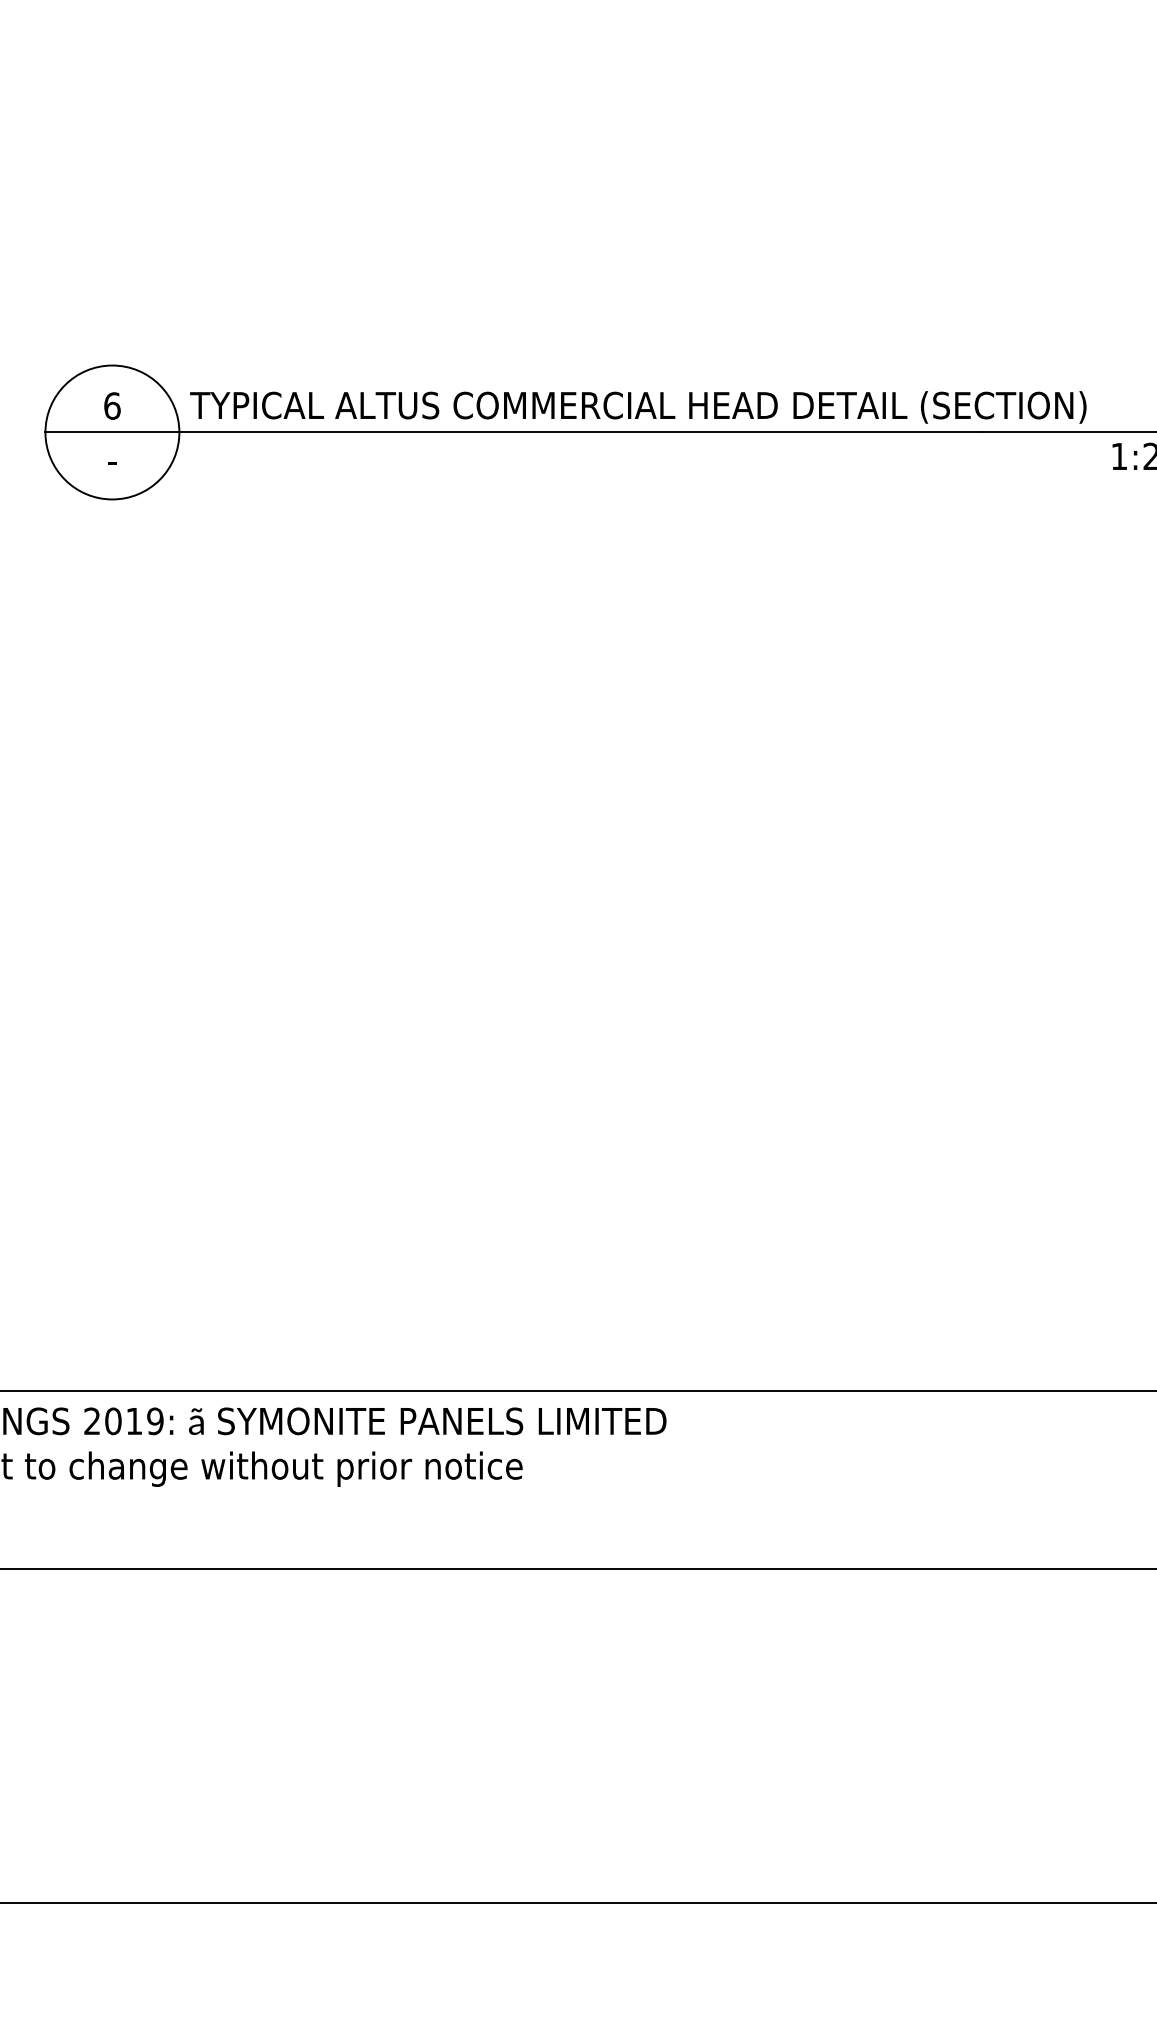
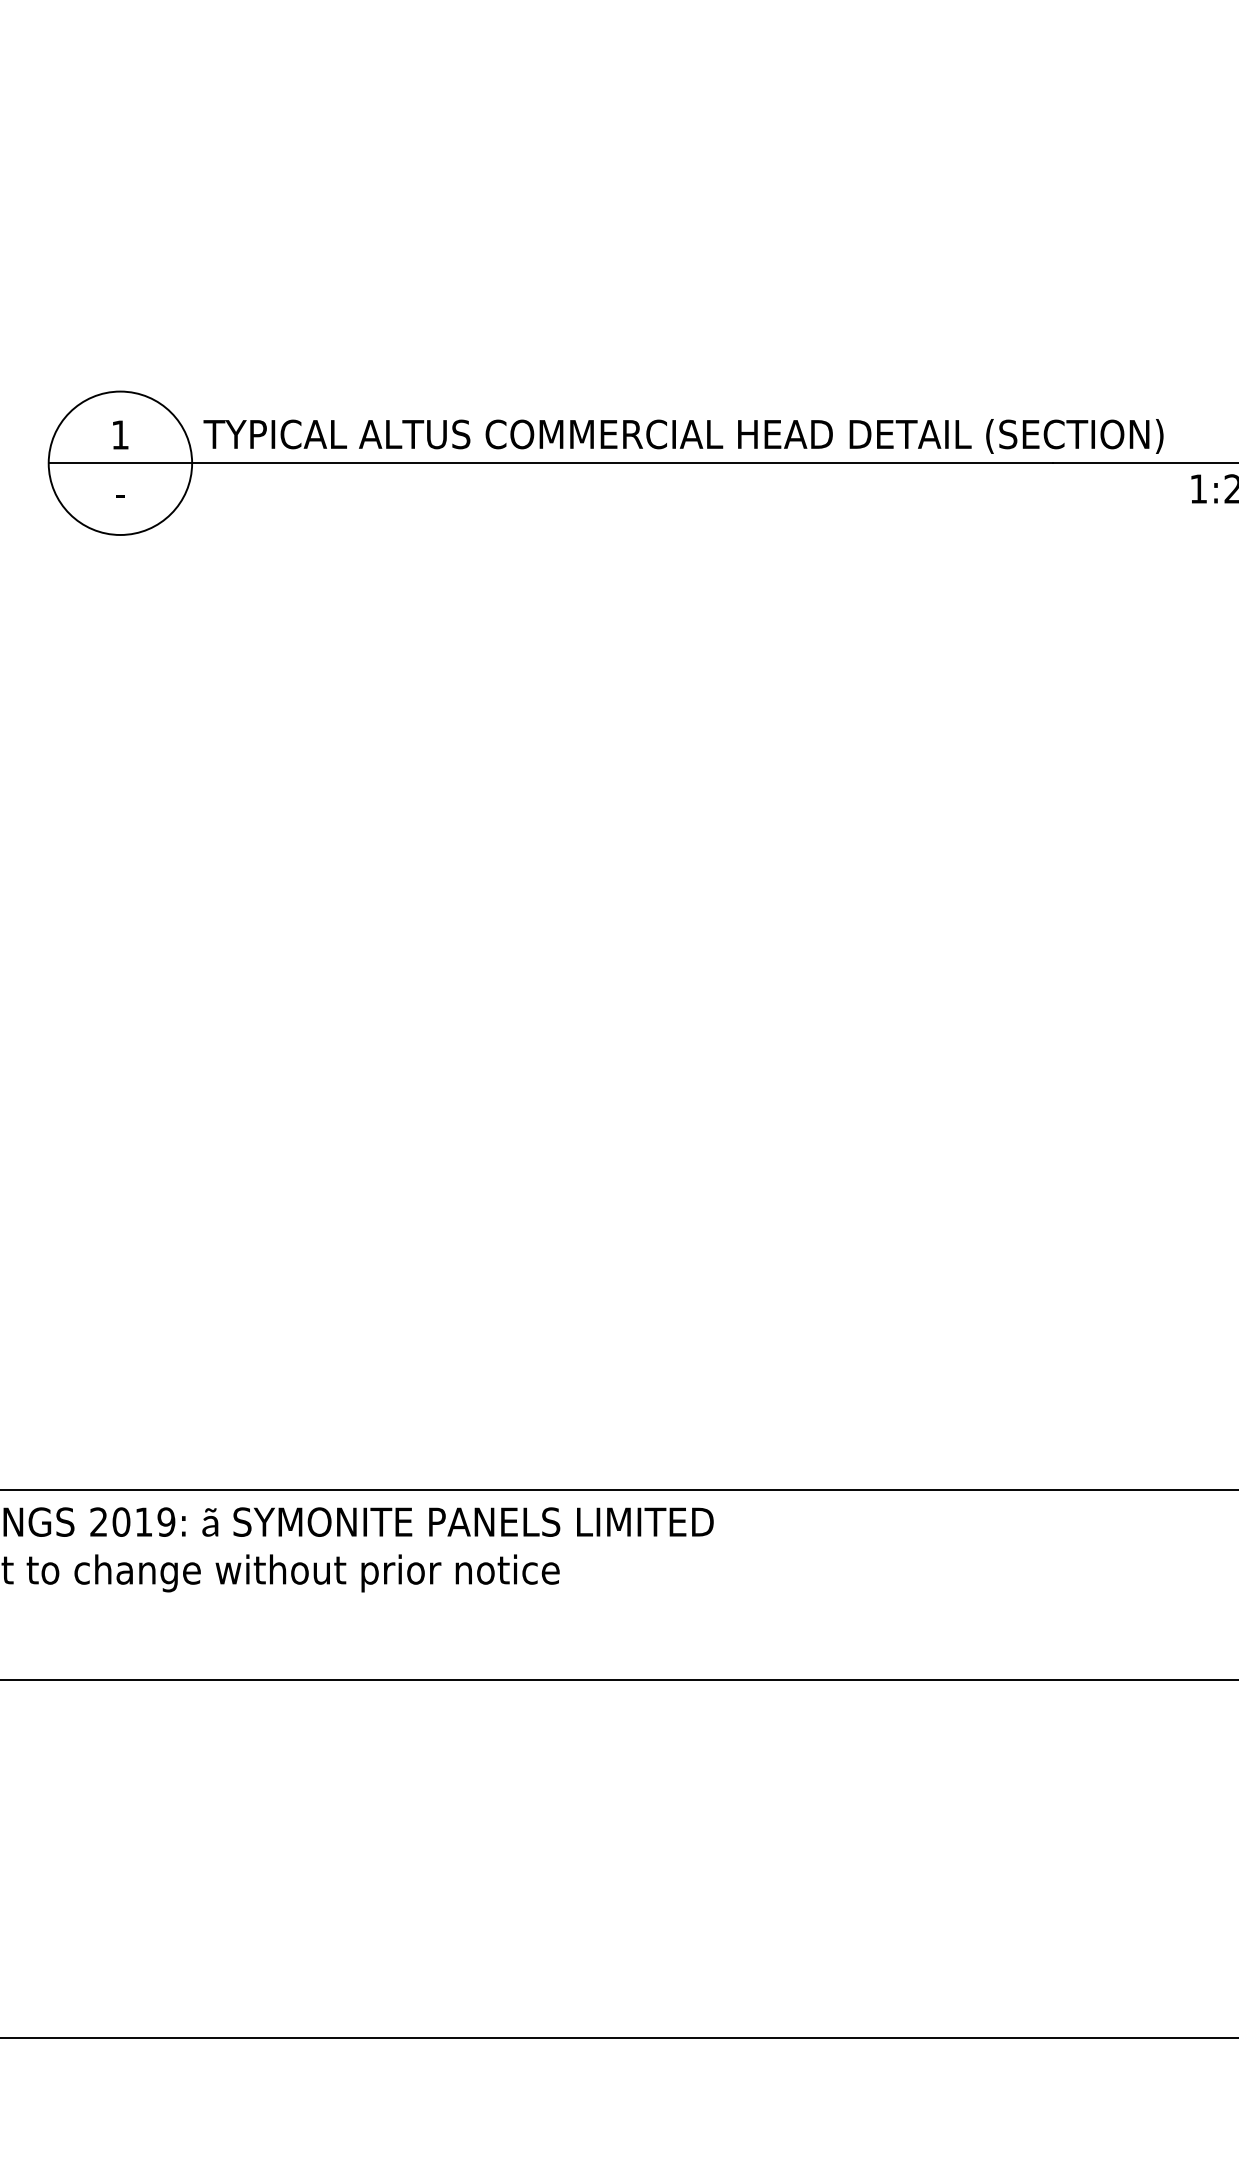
text: (112, 405) -> (120, 434), 6 -> 1

